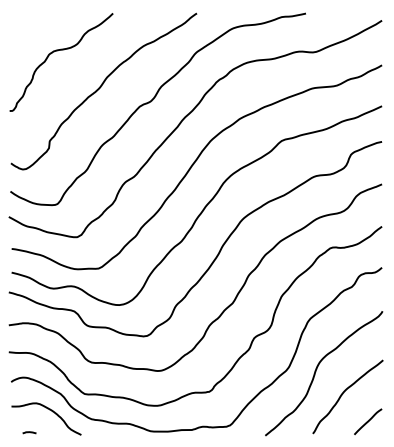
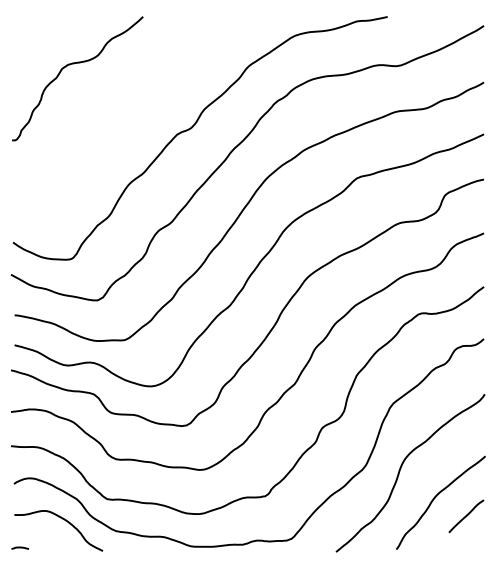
curve: (100, 88) -> (127, 111), removed
line: (368, 421) -> (466, 516), moved
line: (29, 432) -> (20, 547), moved

